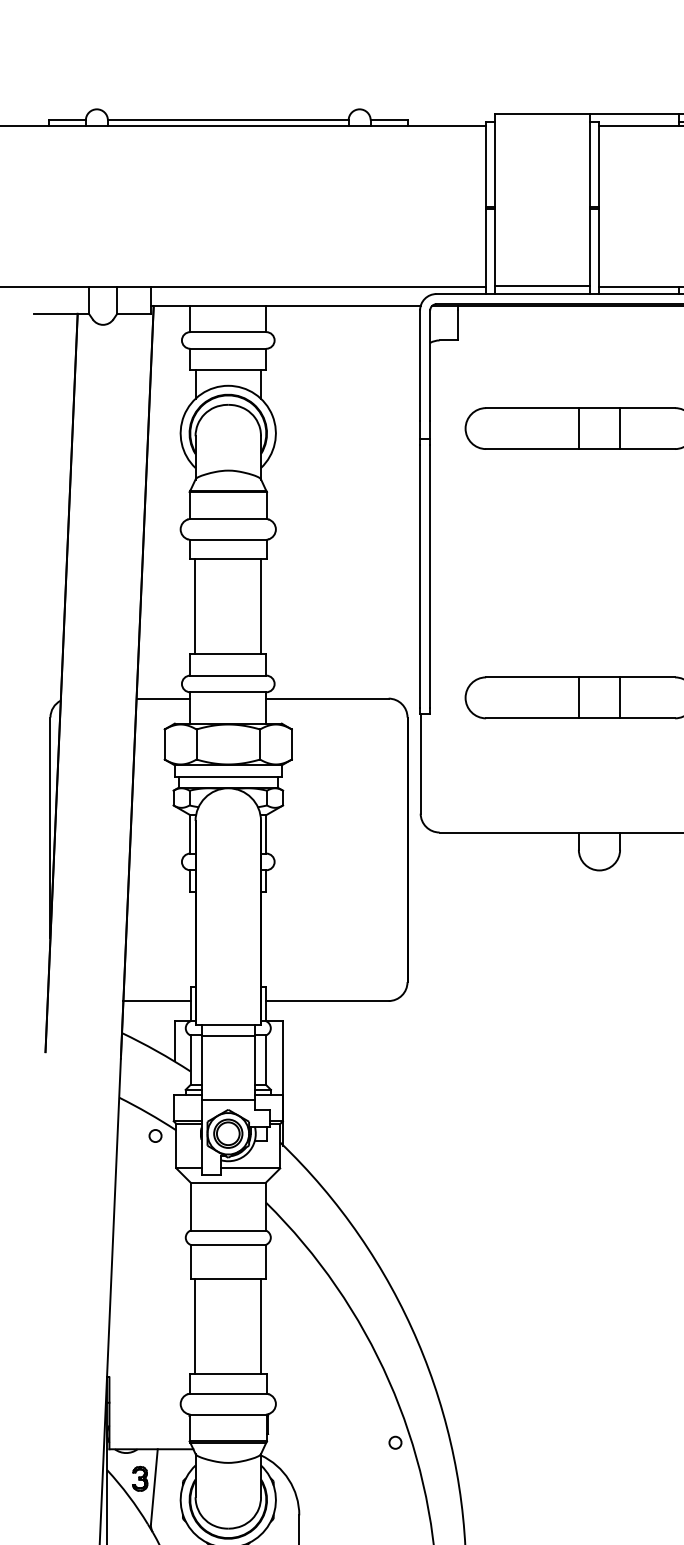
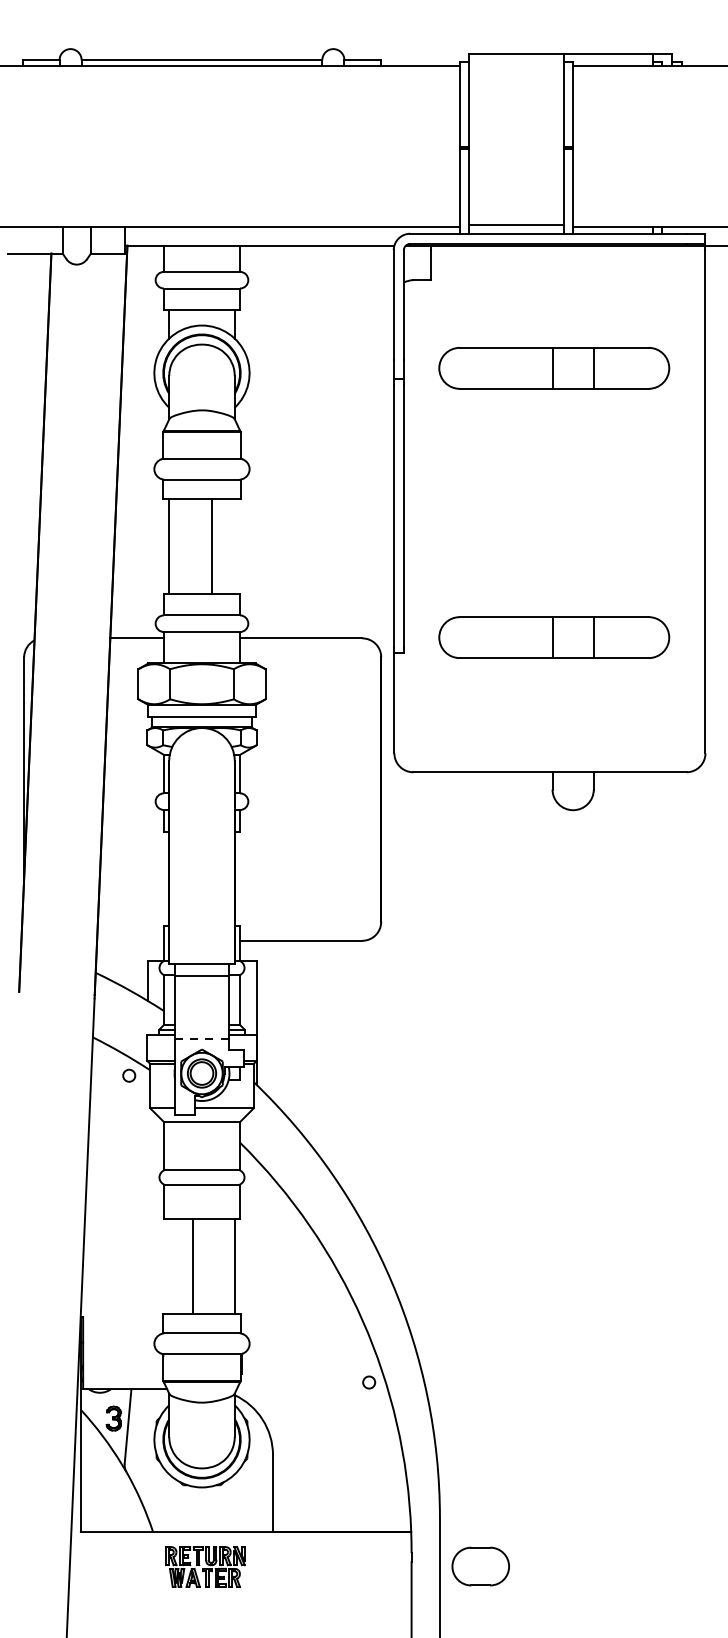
line: (261, 606) -> (212, 546), moved
line: (156, 1000) -> (130, 940), removed
line: (228, 1099) -> (202, 1039), solid -> dashed
line: (194, 1326) -> (192, 1266), moved

